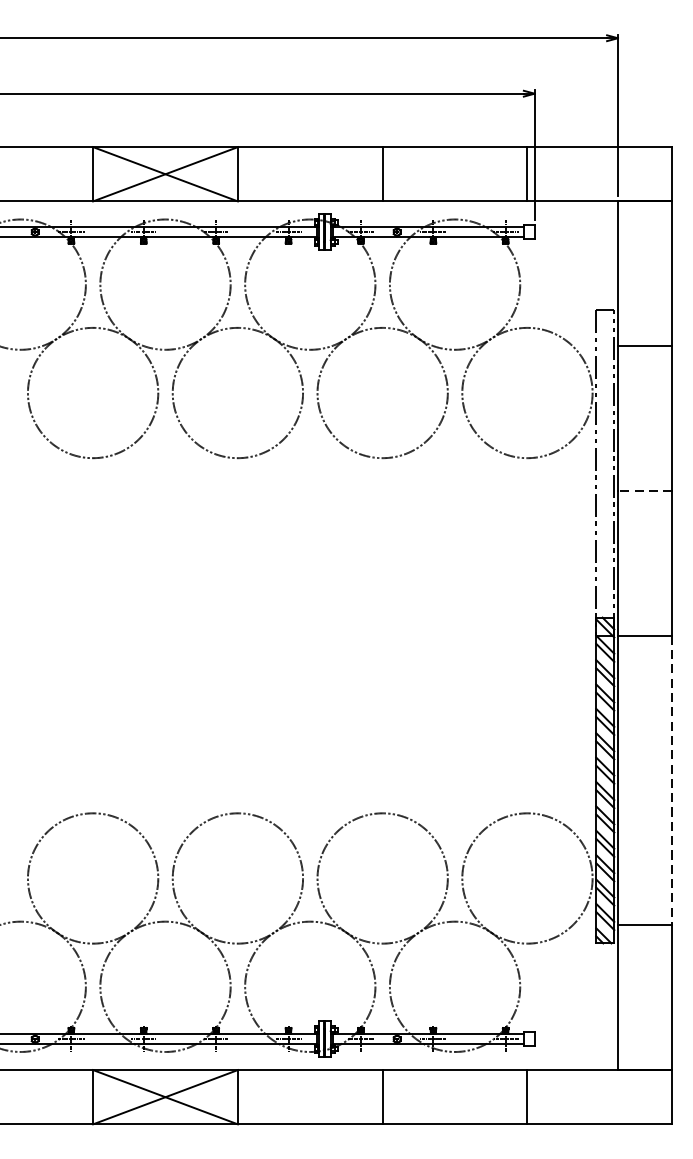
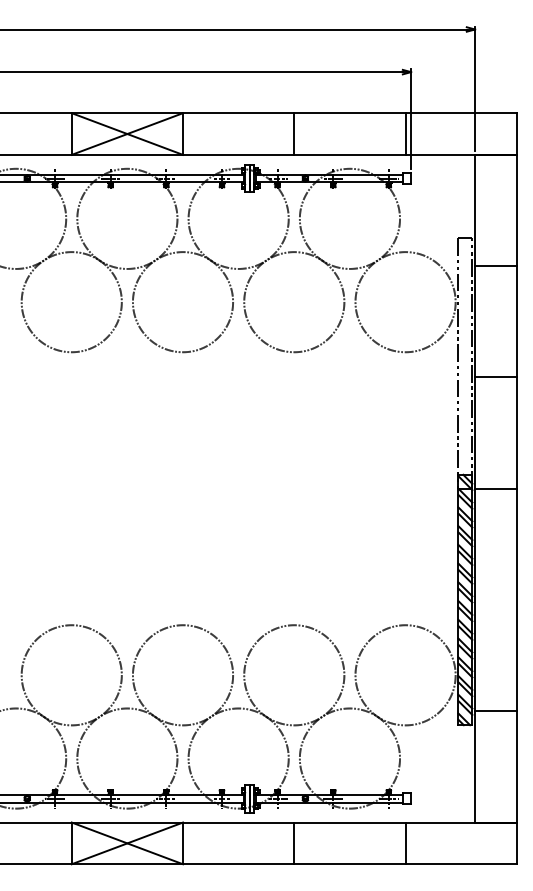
line: (644, 491) -> (495, 377), dashed -> solid
line: (671, 781) -> (516, 600), dashed -> solid

